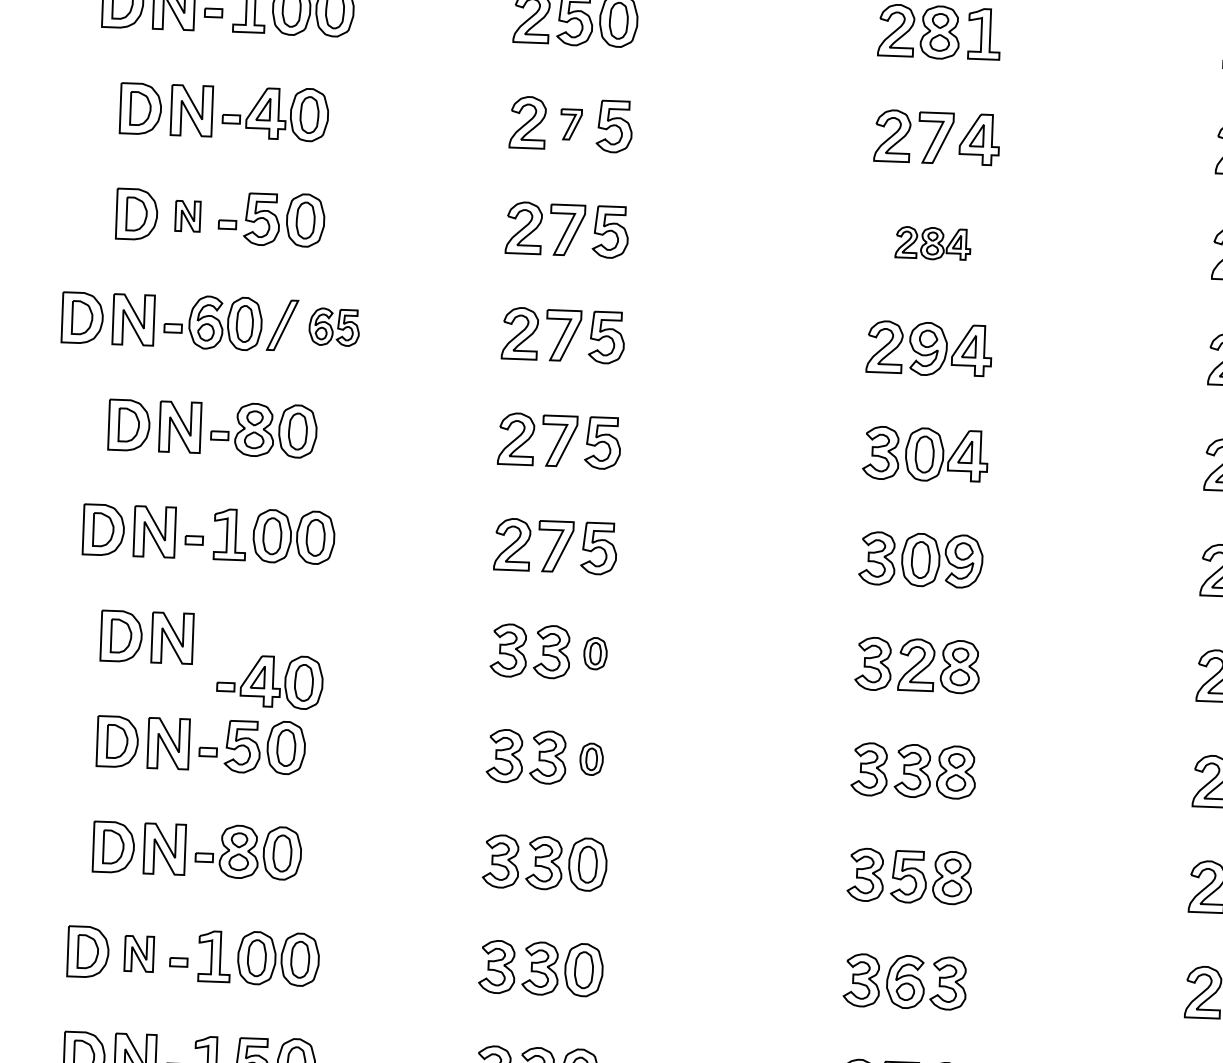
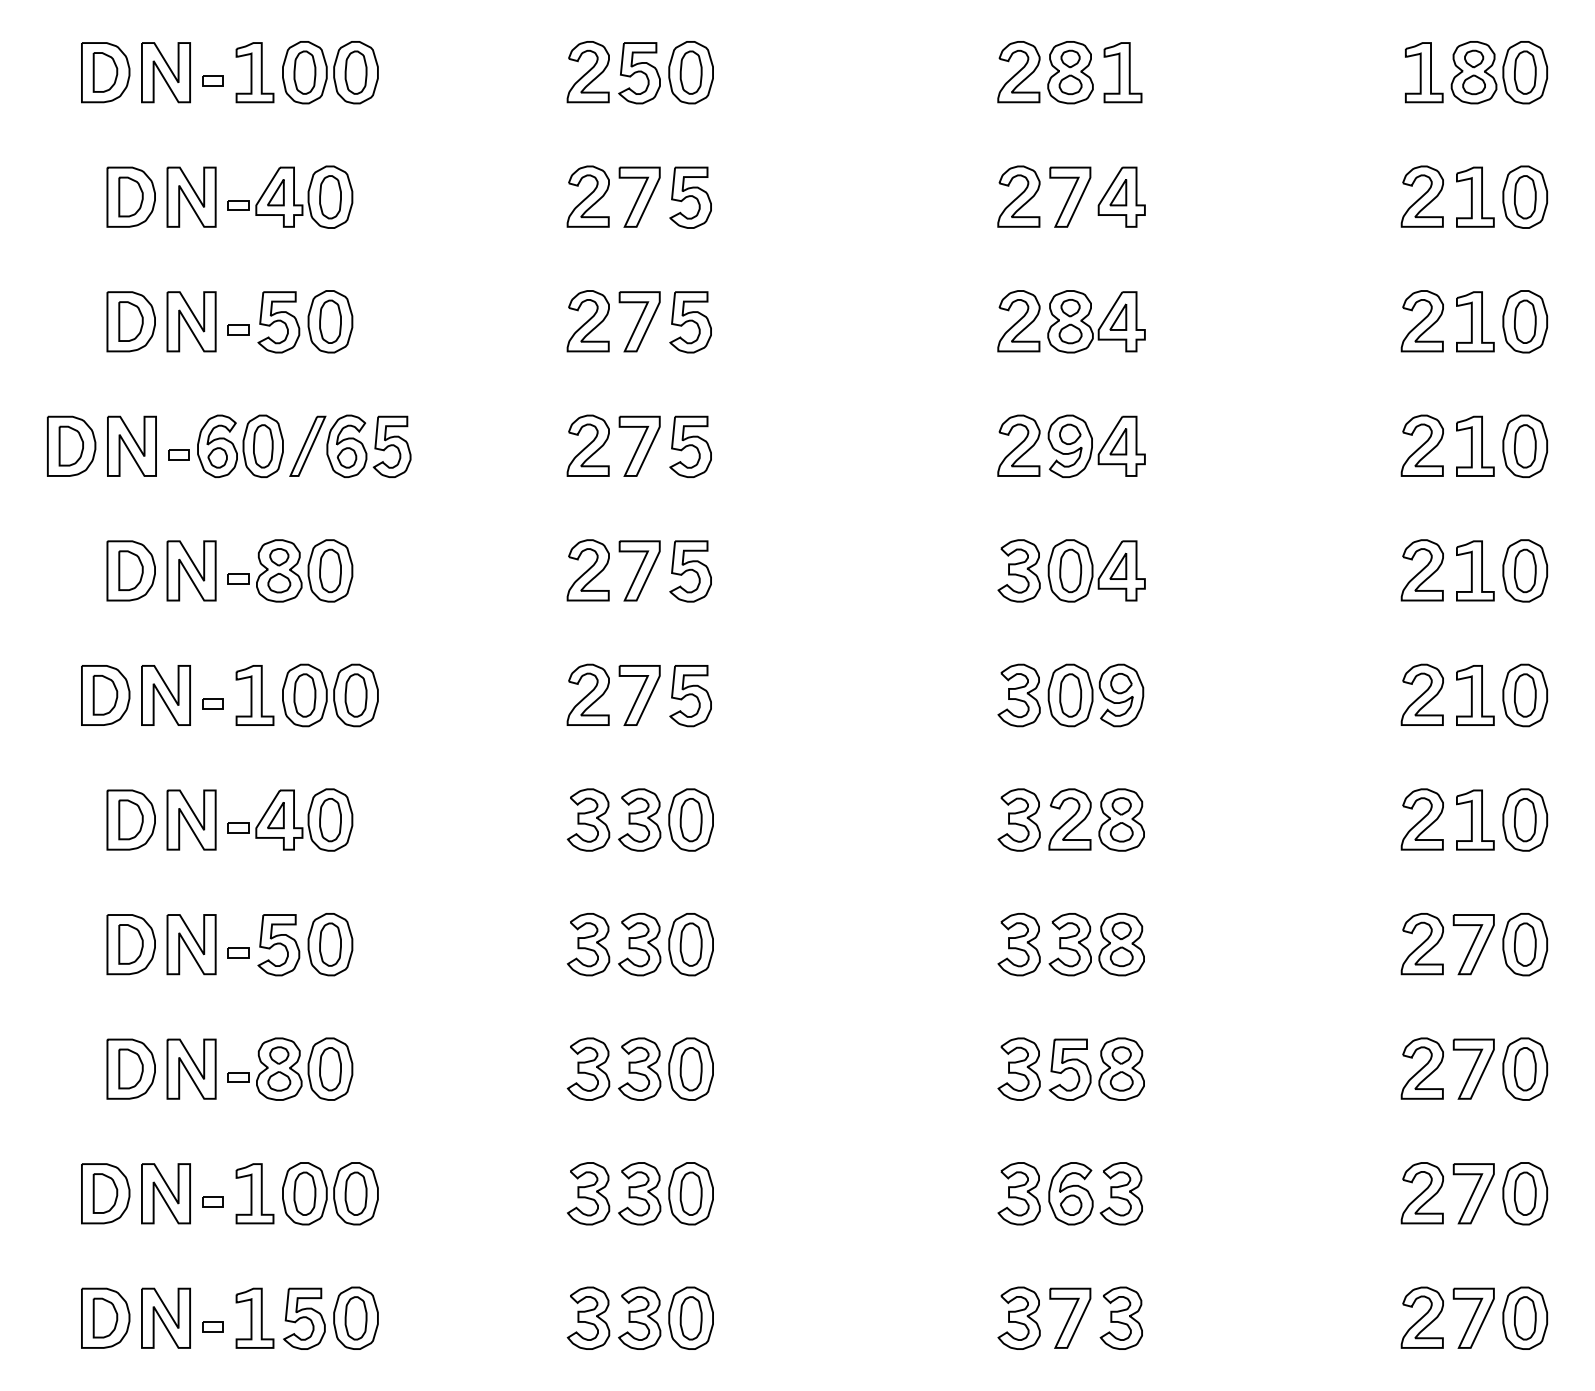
part: (571, 124) -> (639, 196), size x1.67
part: (187, 216) -> (191, 321), size x1.67
part: (933, 243) -> (1071, 321), size x1.67
part: (333, 326) -> (368, 445), size x1.43
part: (595, 653) -> (690, 819), size x1.67
part: (270, 681) -> (290, 819), moved
part: (591, 759) -> (690, 944), size x1.67
part: (138, 953) -> (165, 1193), size x1.43

